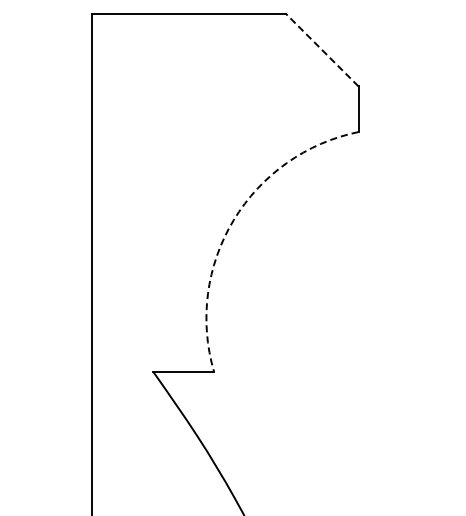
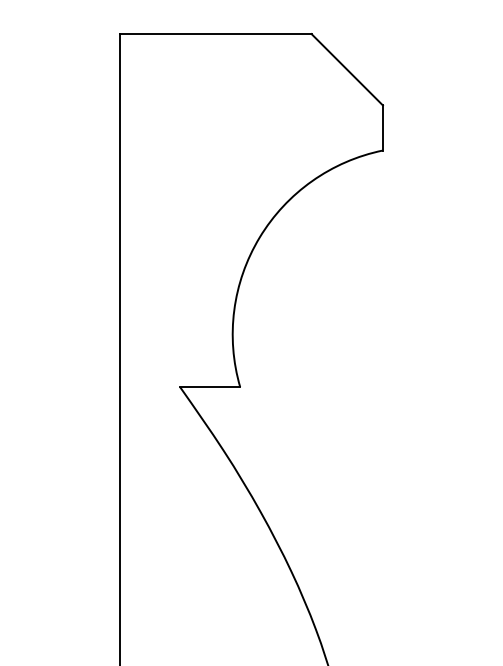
line: (321, 50) -> (346, 69), dashed -> solid
arc: (233, 220) -> (259, 237), dashed -> solid

